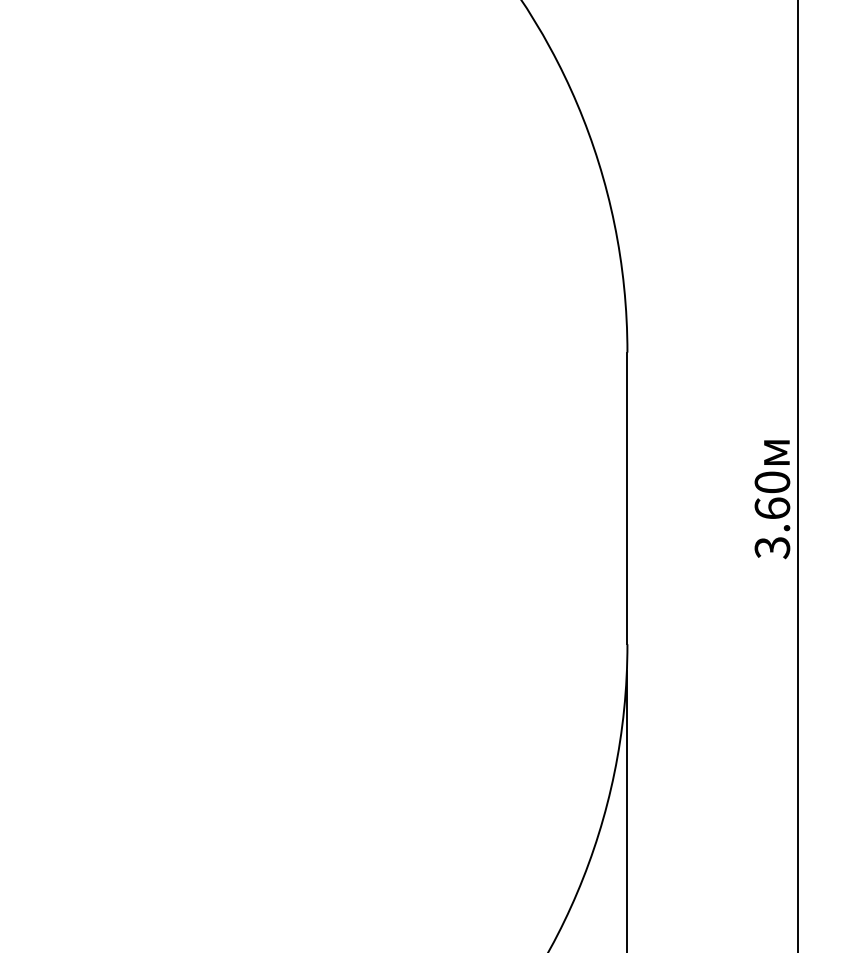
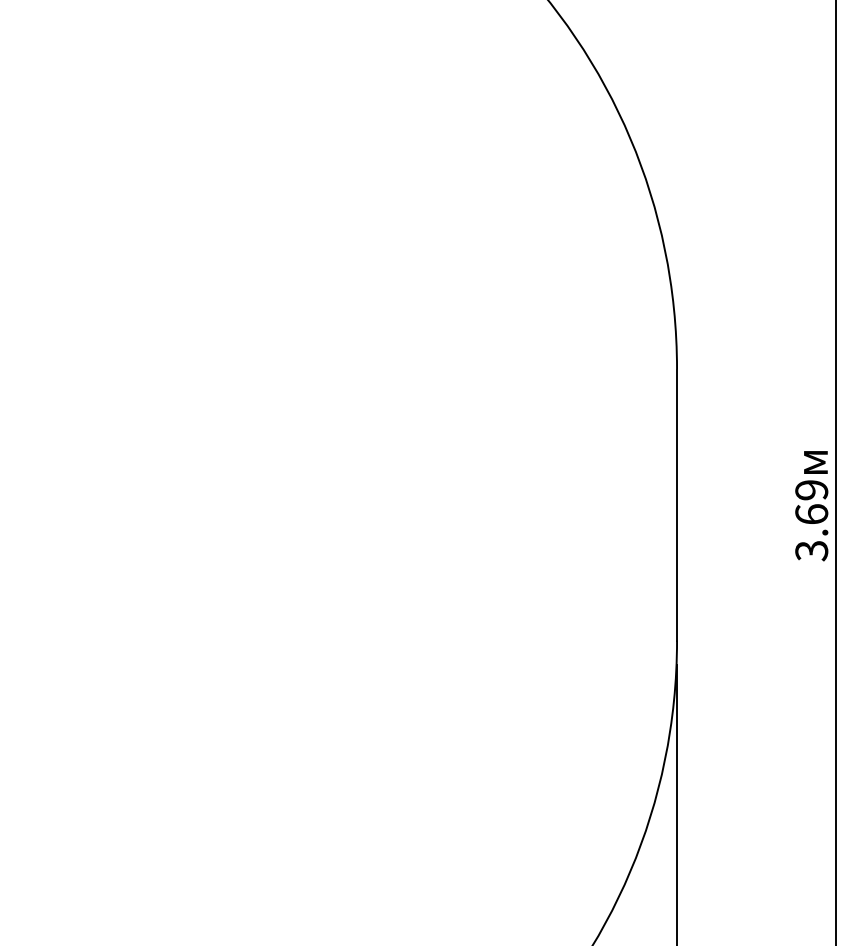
text: (772, 482) -> (811, 490), 3.60 -> 3.69

